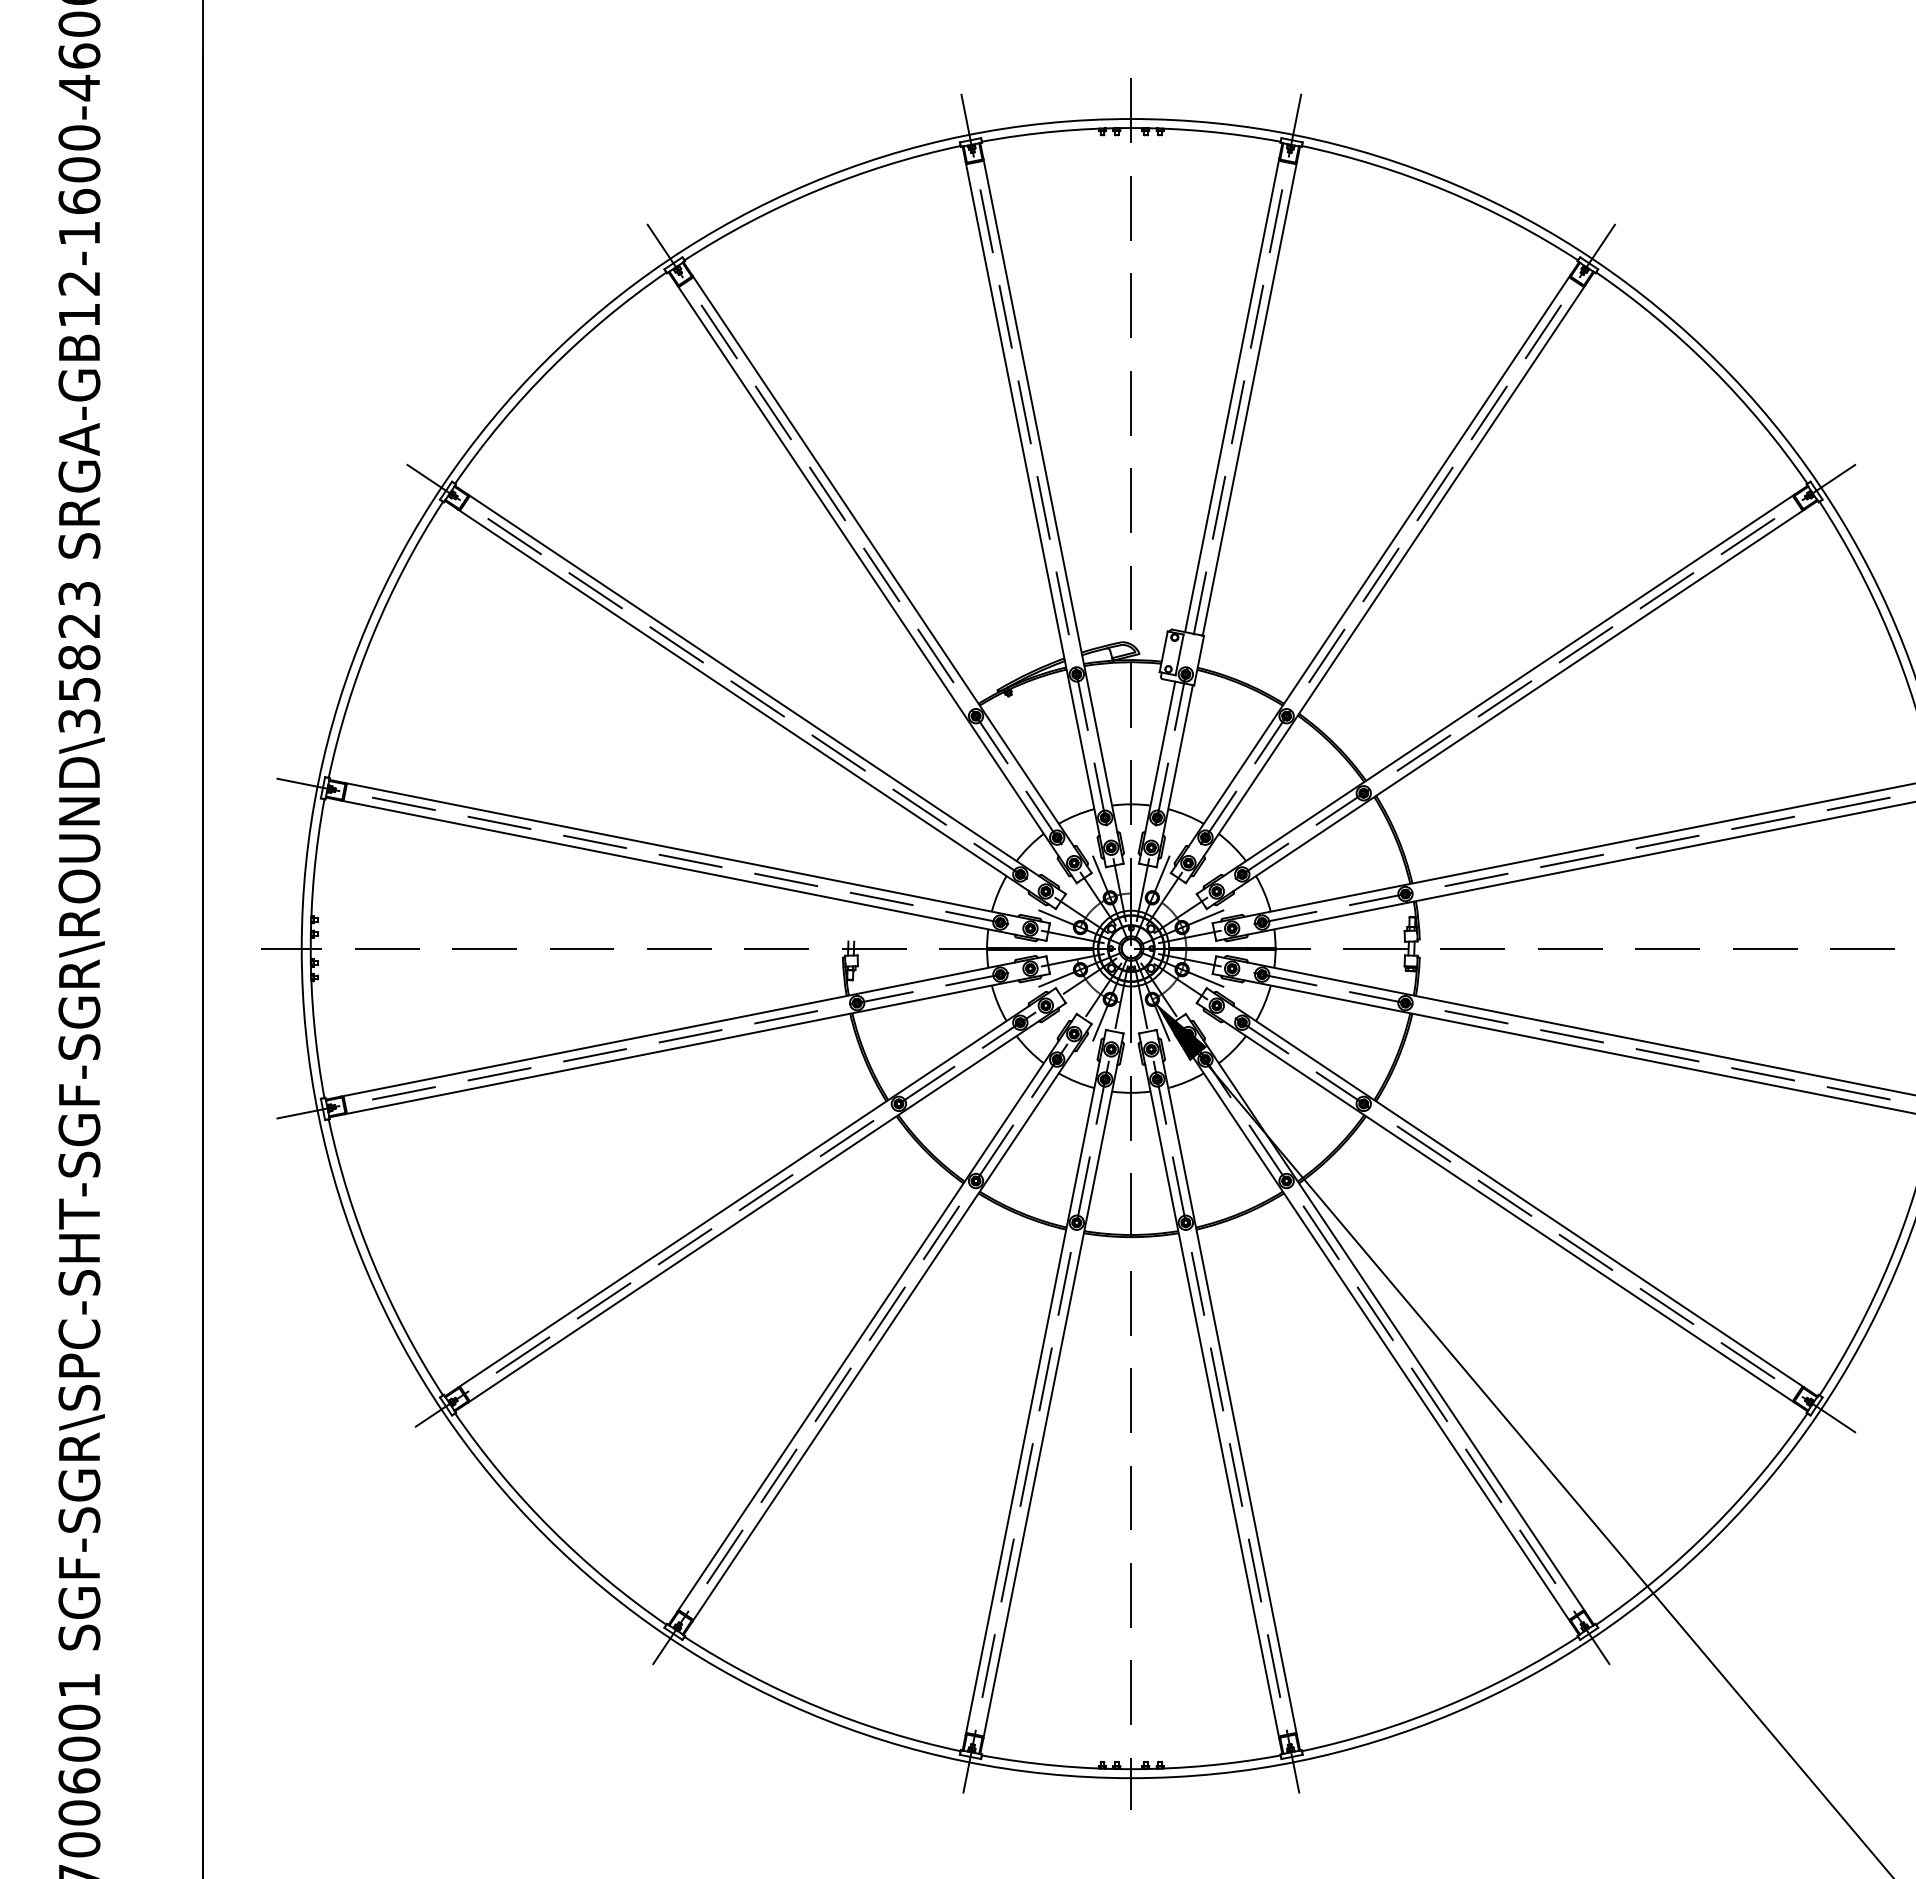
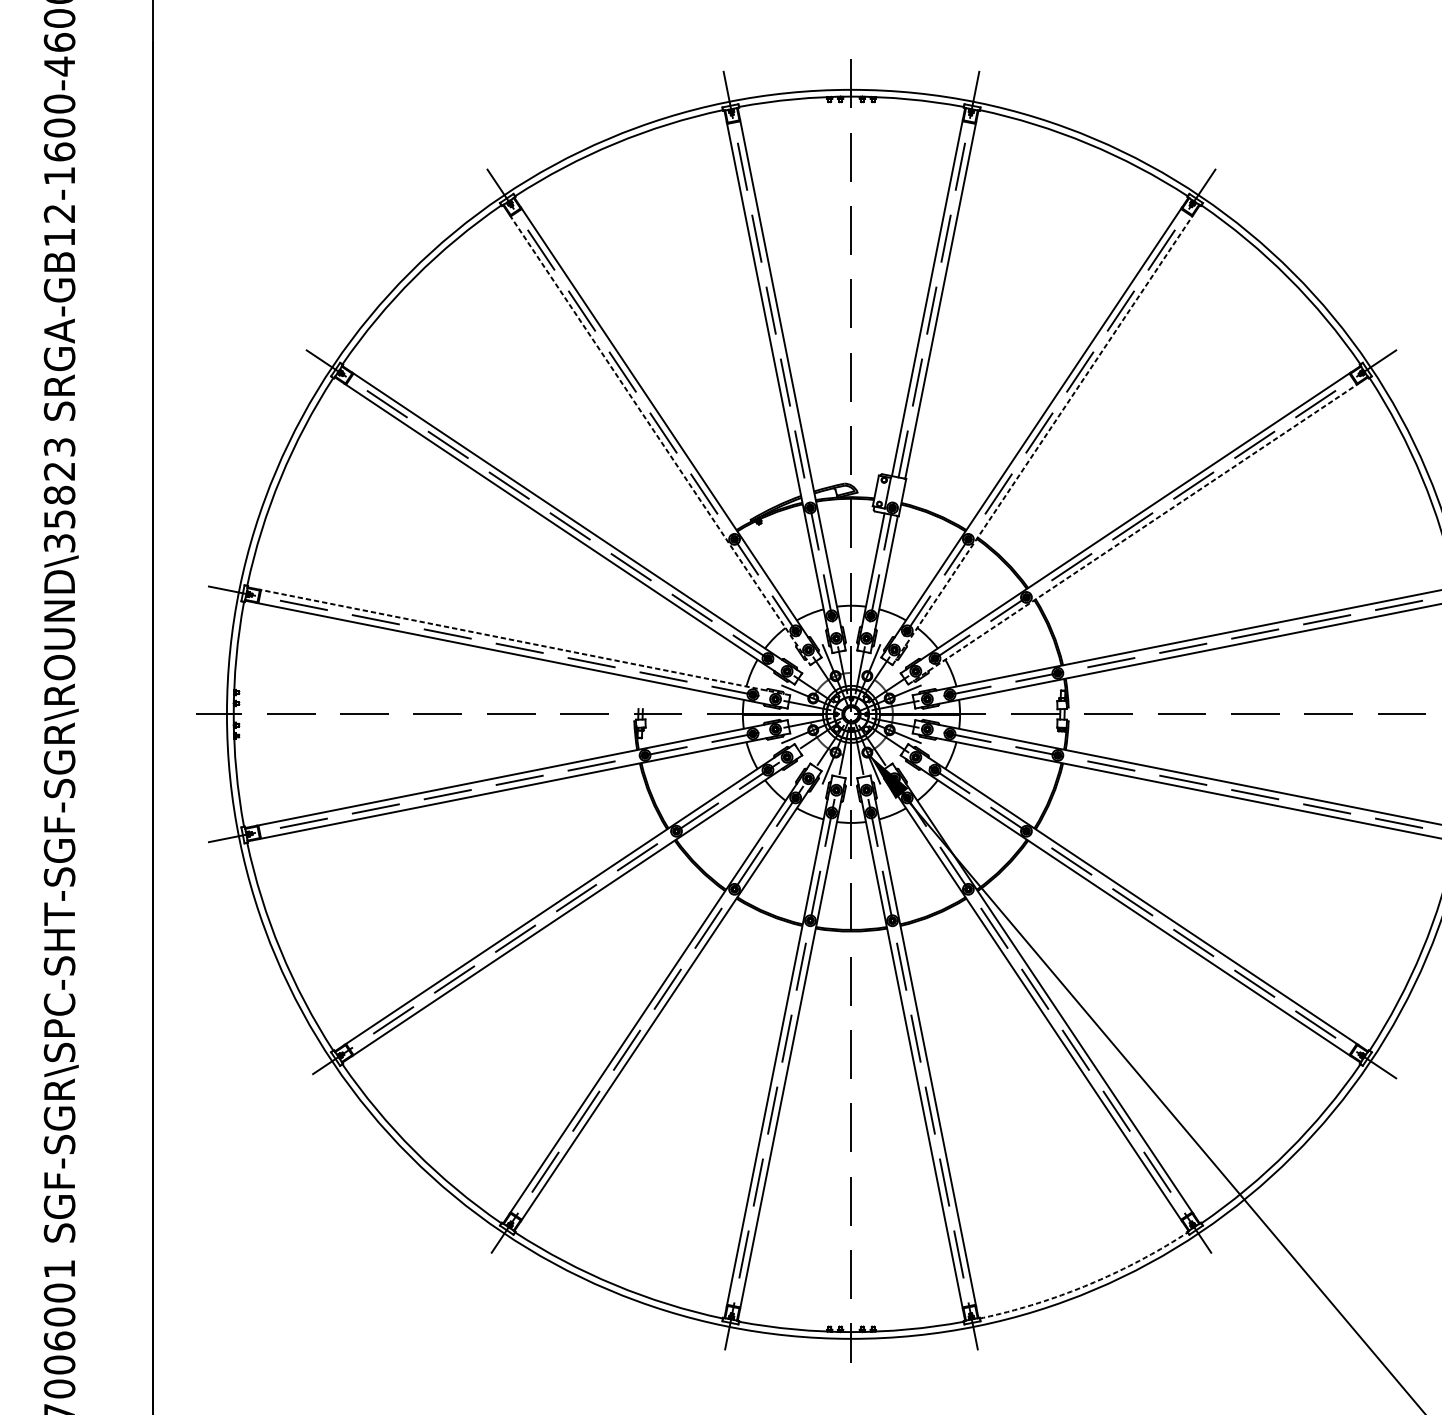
line: (876, 584) -> (659, 440), solid -> dashed
line: (1385, 584) -> (1042, 440), solid -> dashed
line: (1505, 709) -> (1133, 534), solid -> dashed
line: (697, 853) -> (524, 642), solid -> dashed
arc: (1445, 1706) -> (1087, 1284), solid -> dashed

